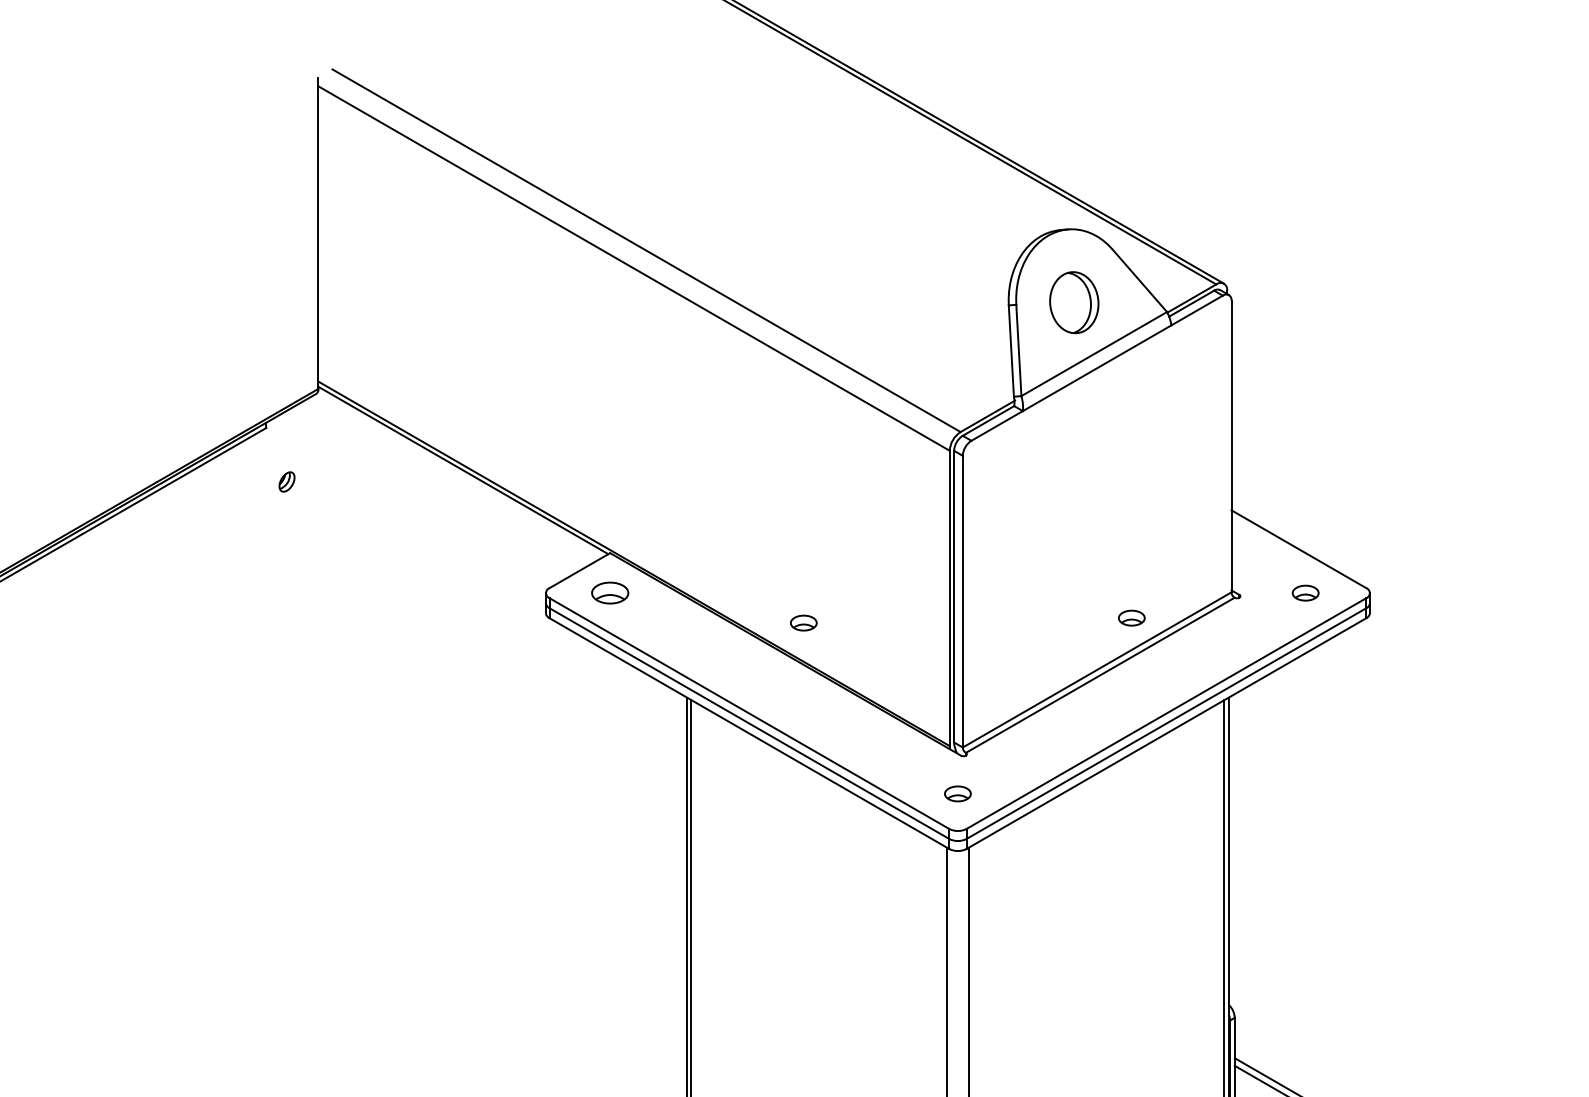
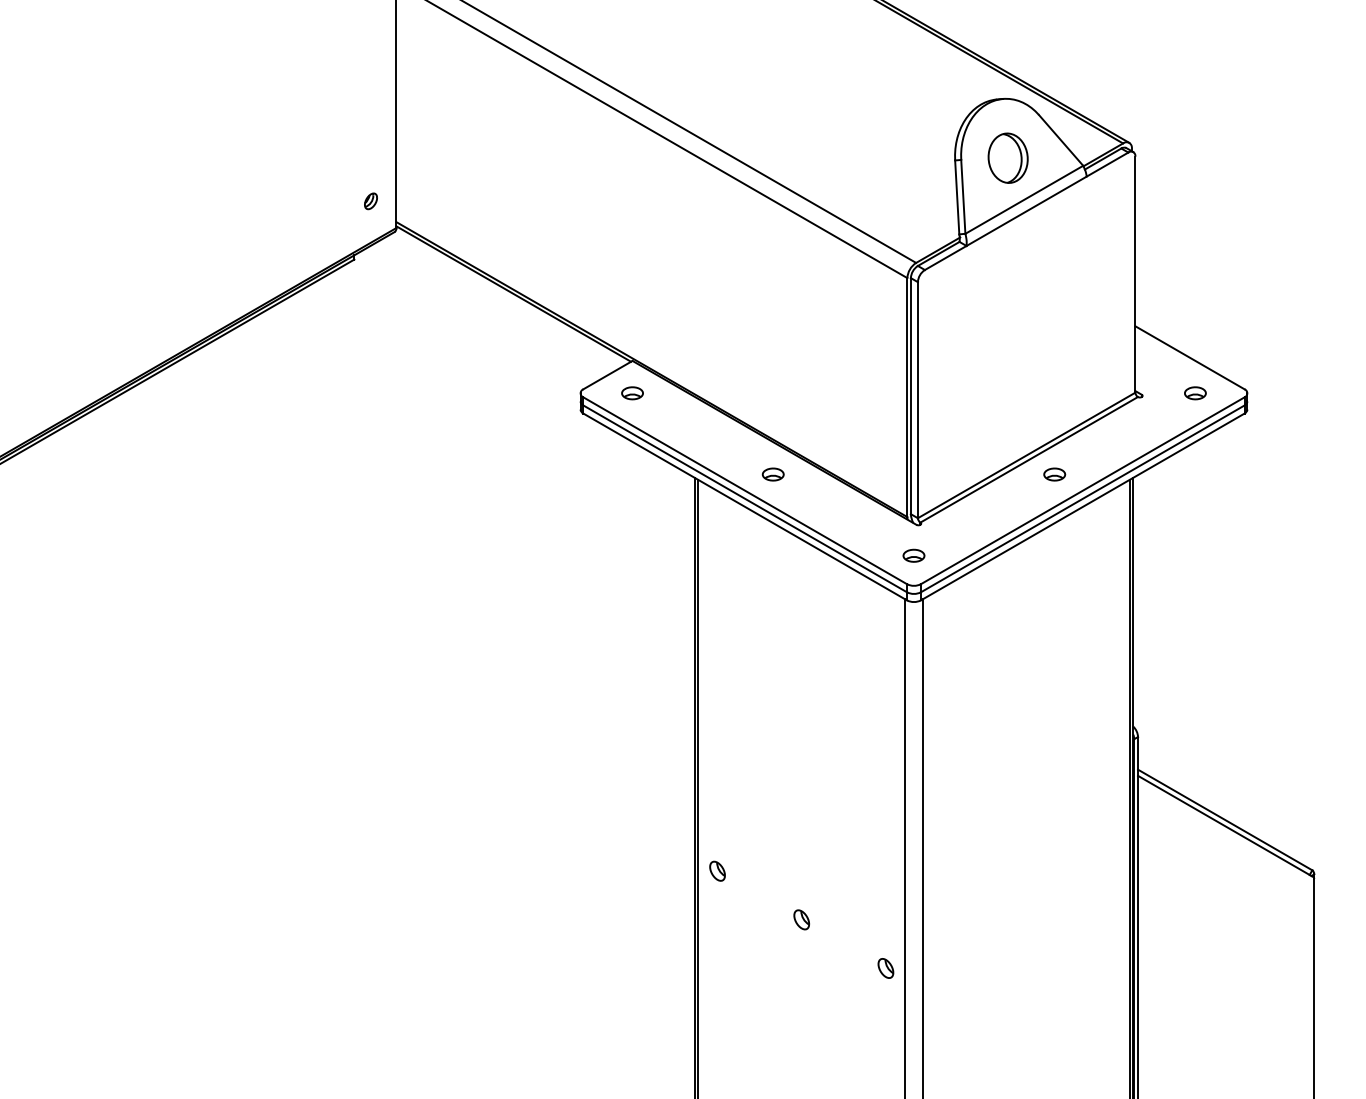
part: (286, 482) -> (370, 201), moved
part: (610, 593) -> (632, 393), size x0.71
part: (1131, 618) -> (1054, 474), moved
part: (802, 623) -> (772, 474), moved

